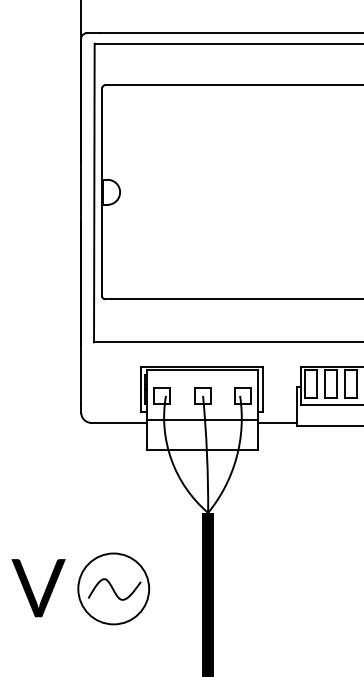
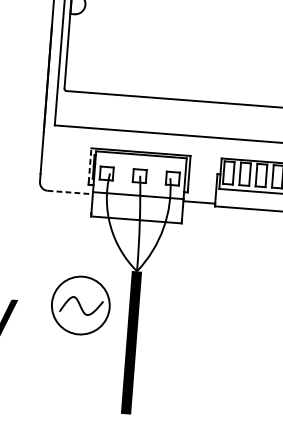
line: (140, 387) -> (89, 165), solid -> dashed
line: (119, 422) -> (70, 192), solid -> dashed
part: (113, 588) -> (80, 305), moved

